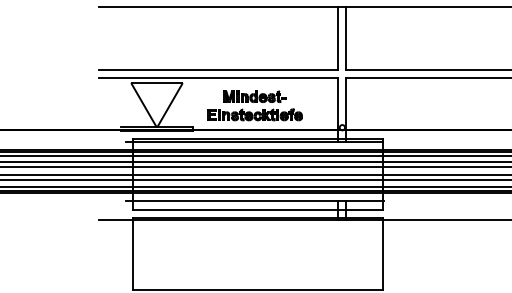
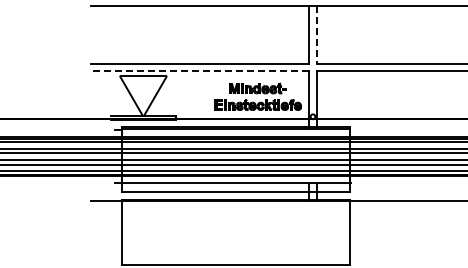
line: (346, 38) -> (316, 35), solid -> dashed
line: (218, 78) -> (199, 71), solid -> dashed
part: (254, 105) -> (257, 96), moved

